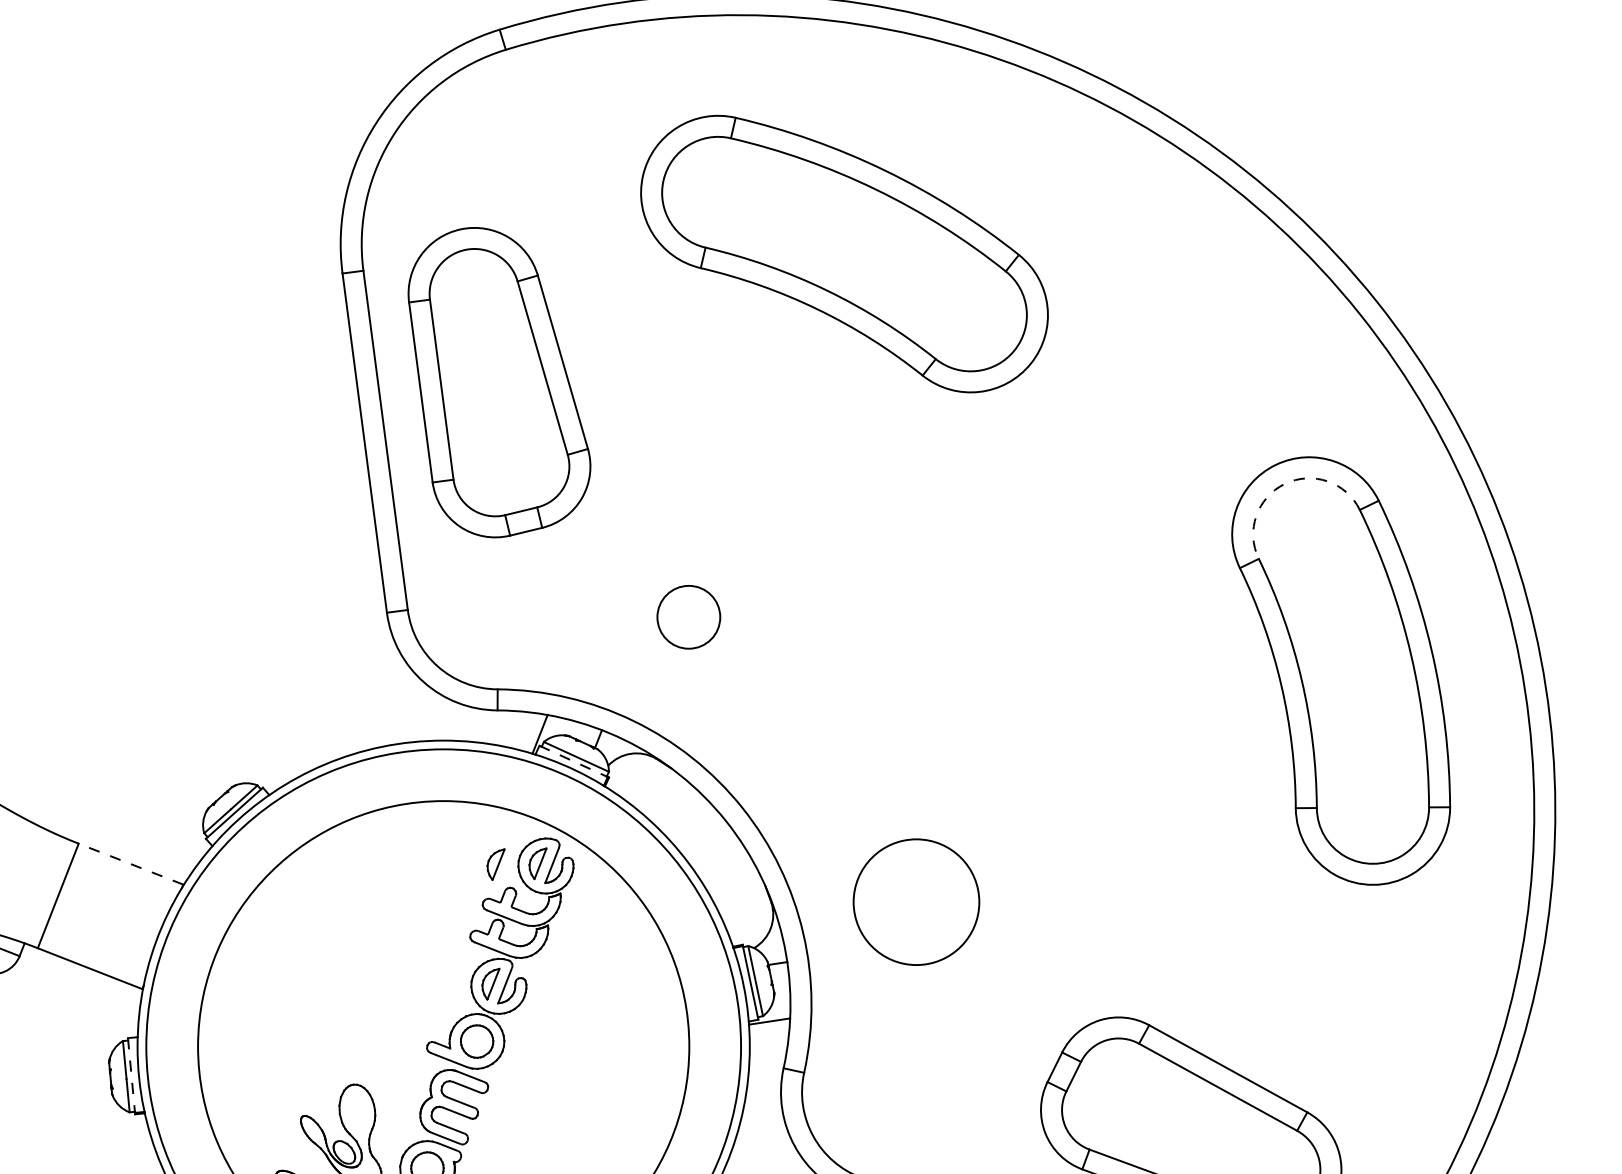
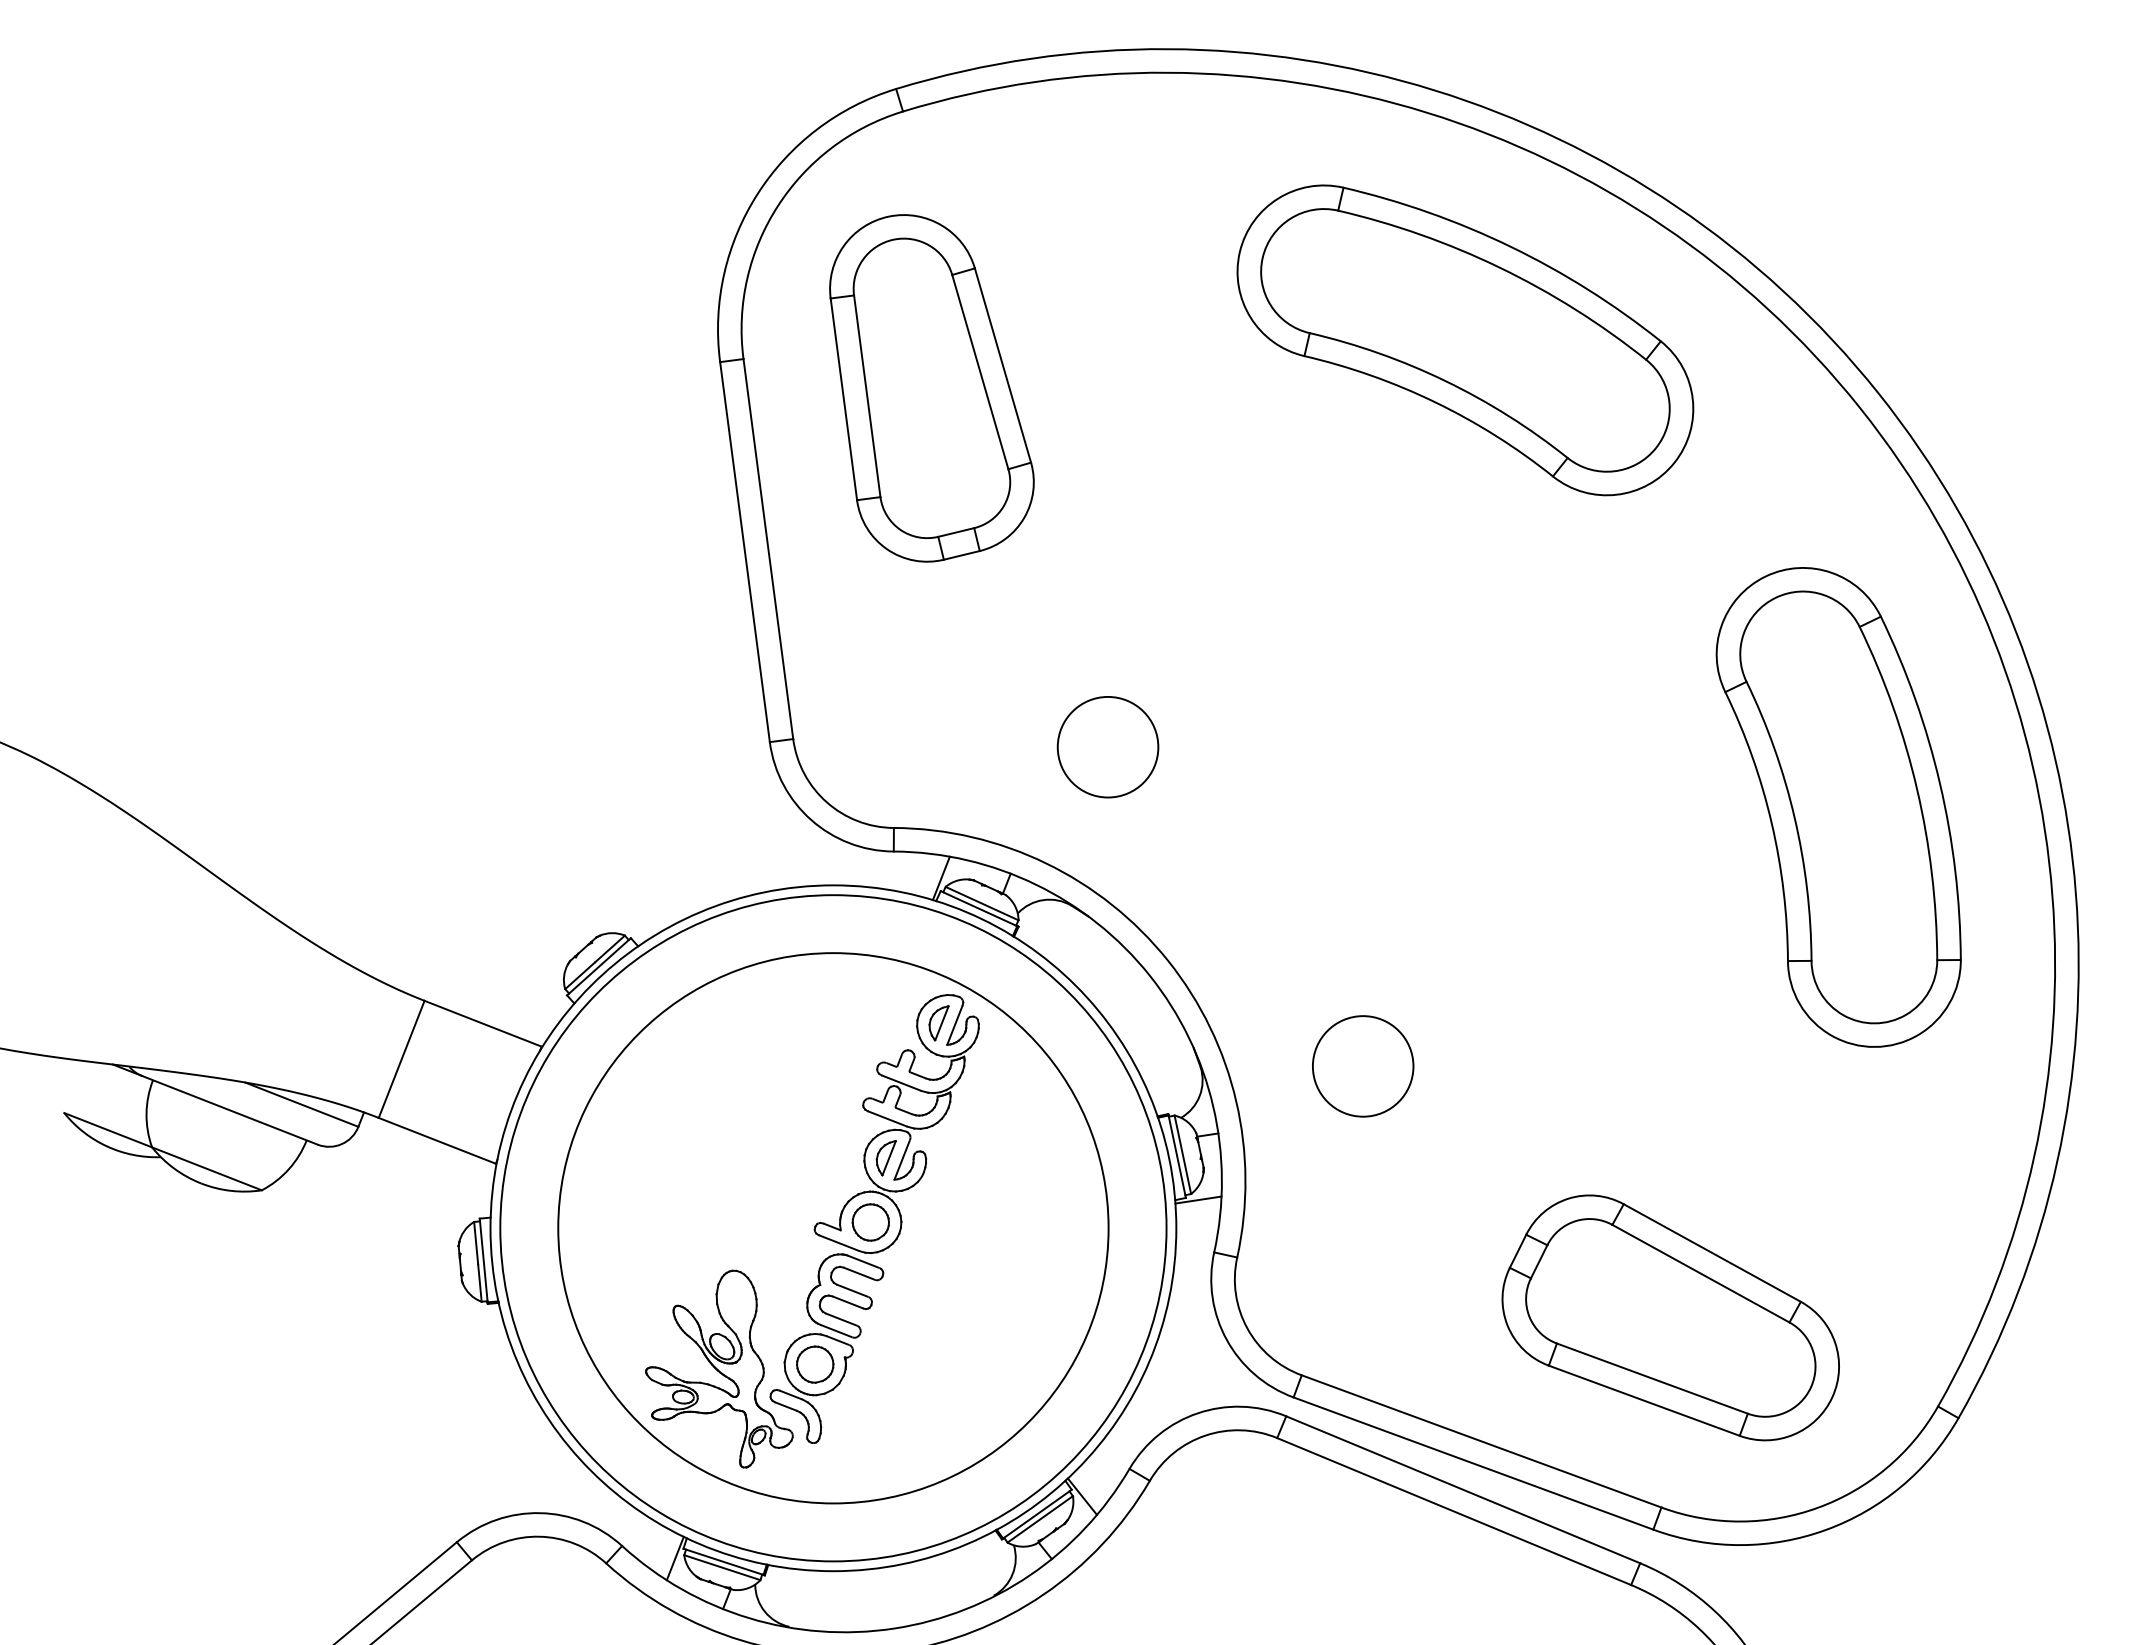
part: (844, 254) -> (1465, 340), moved
part: (499, 382) -> (931, 388), moved
arc: (1284, 483) -> (1775, 597), dashed -> solid
circle: (688, 616) -> (1107, 746), size x1.43
line: (574, 761) -> (979, 908), dashed -> solid
line: (131, 863) -> (483, 1023), dashed -> solid
part: (495, 864) -> (891, 1024), removed
circle: (916, 902) -> (1363, 1066), size x0.71
line: (131, 1076) -> (483, 1261), dashed -> solid

